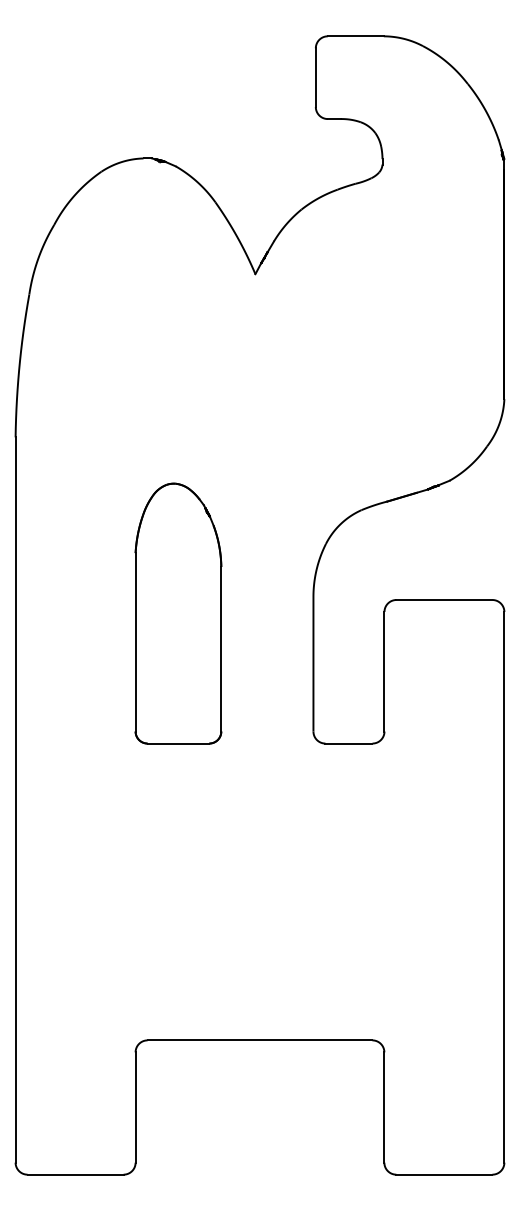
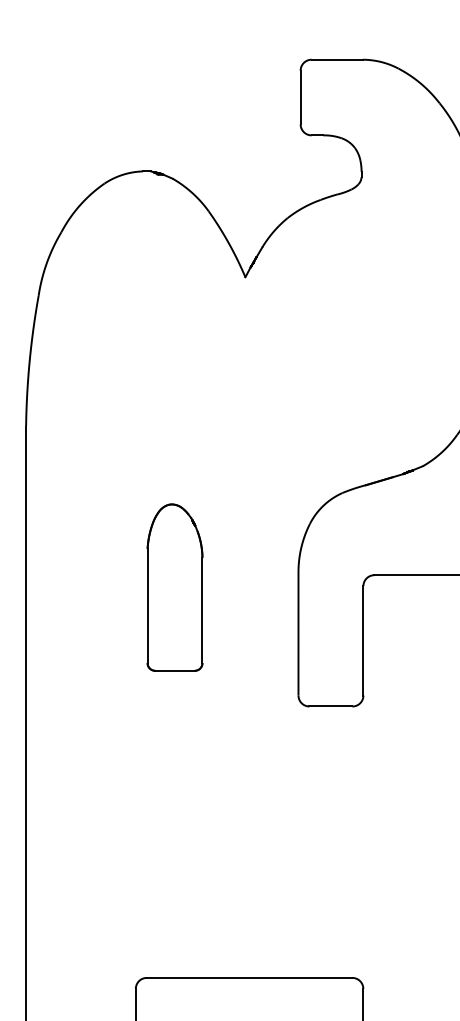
part: (178, 613) -> (175, 587), size x0.7

